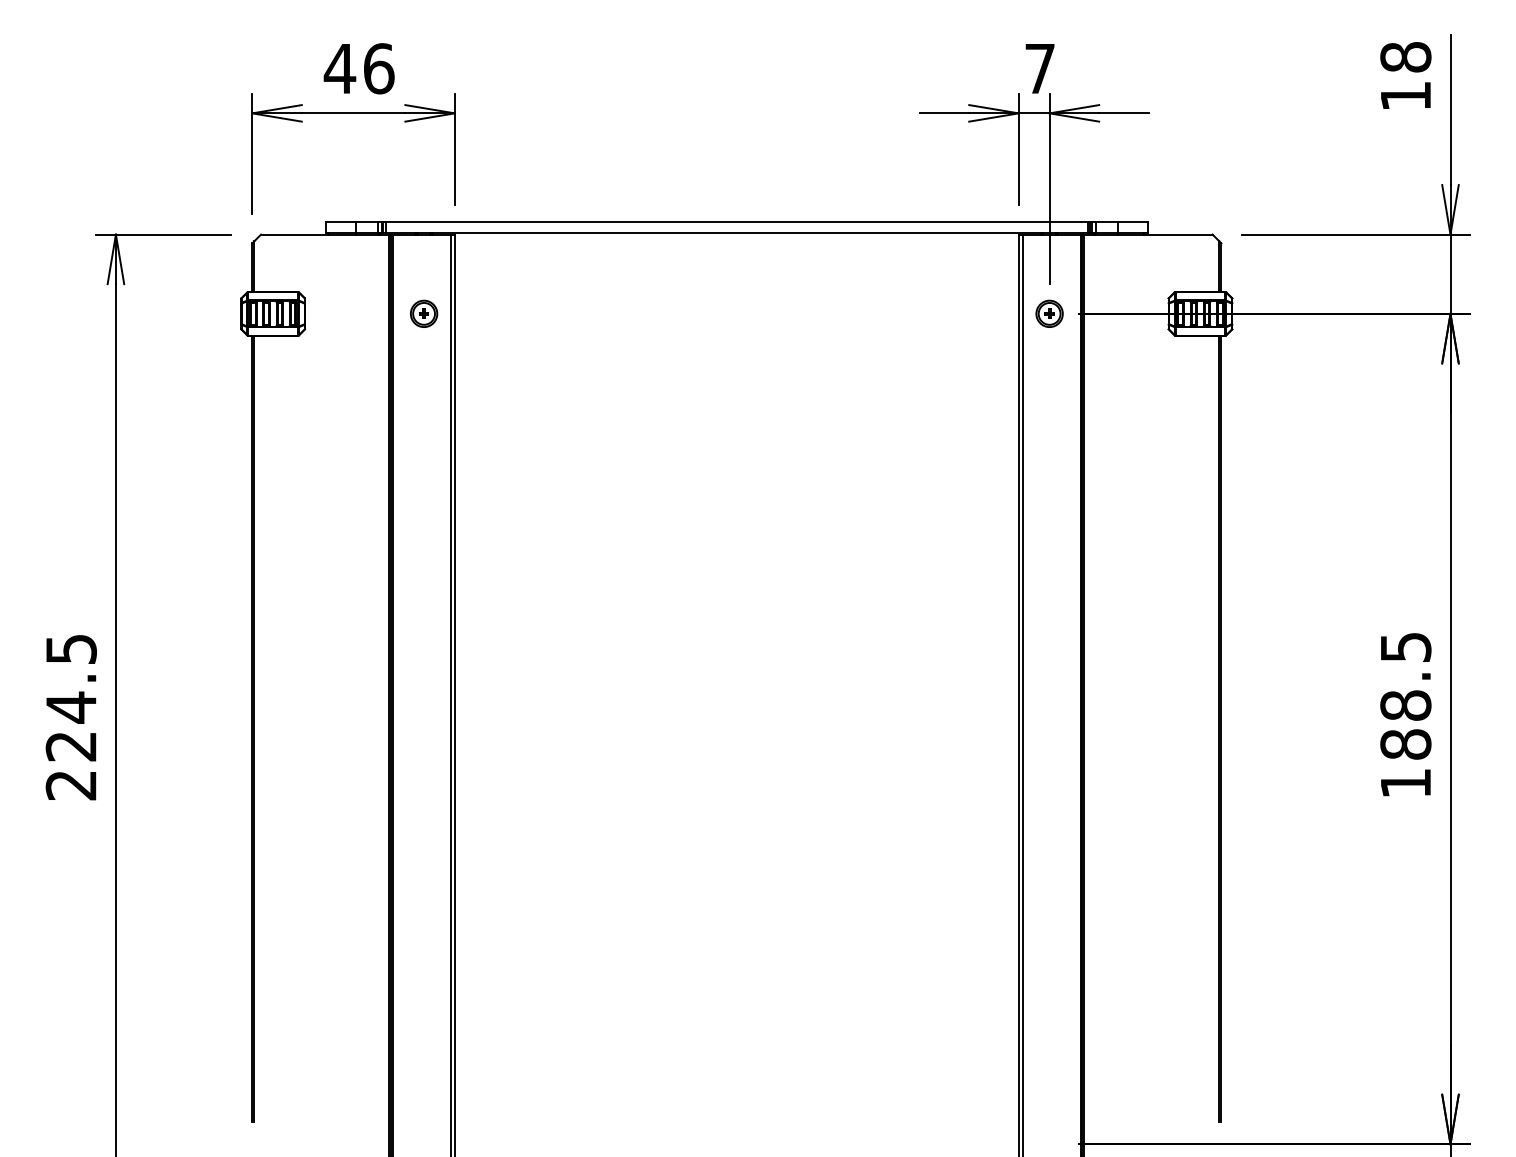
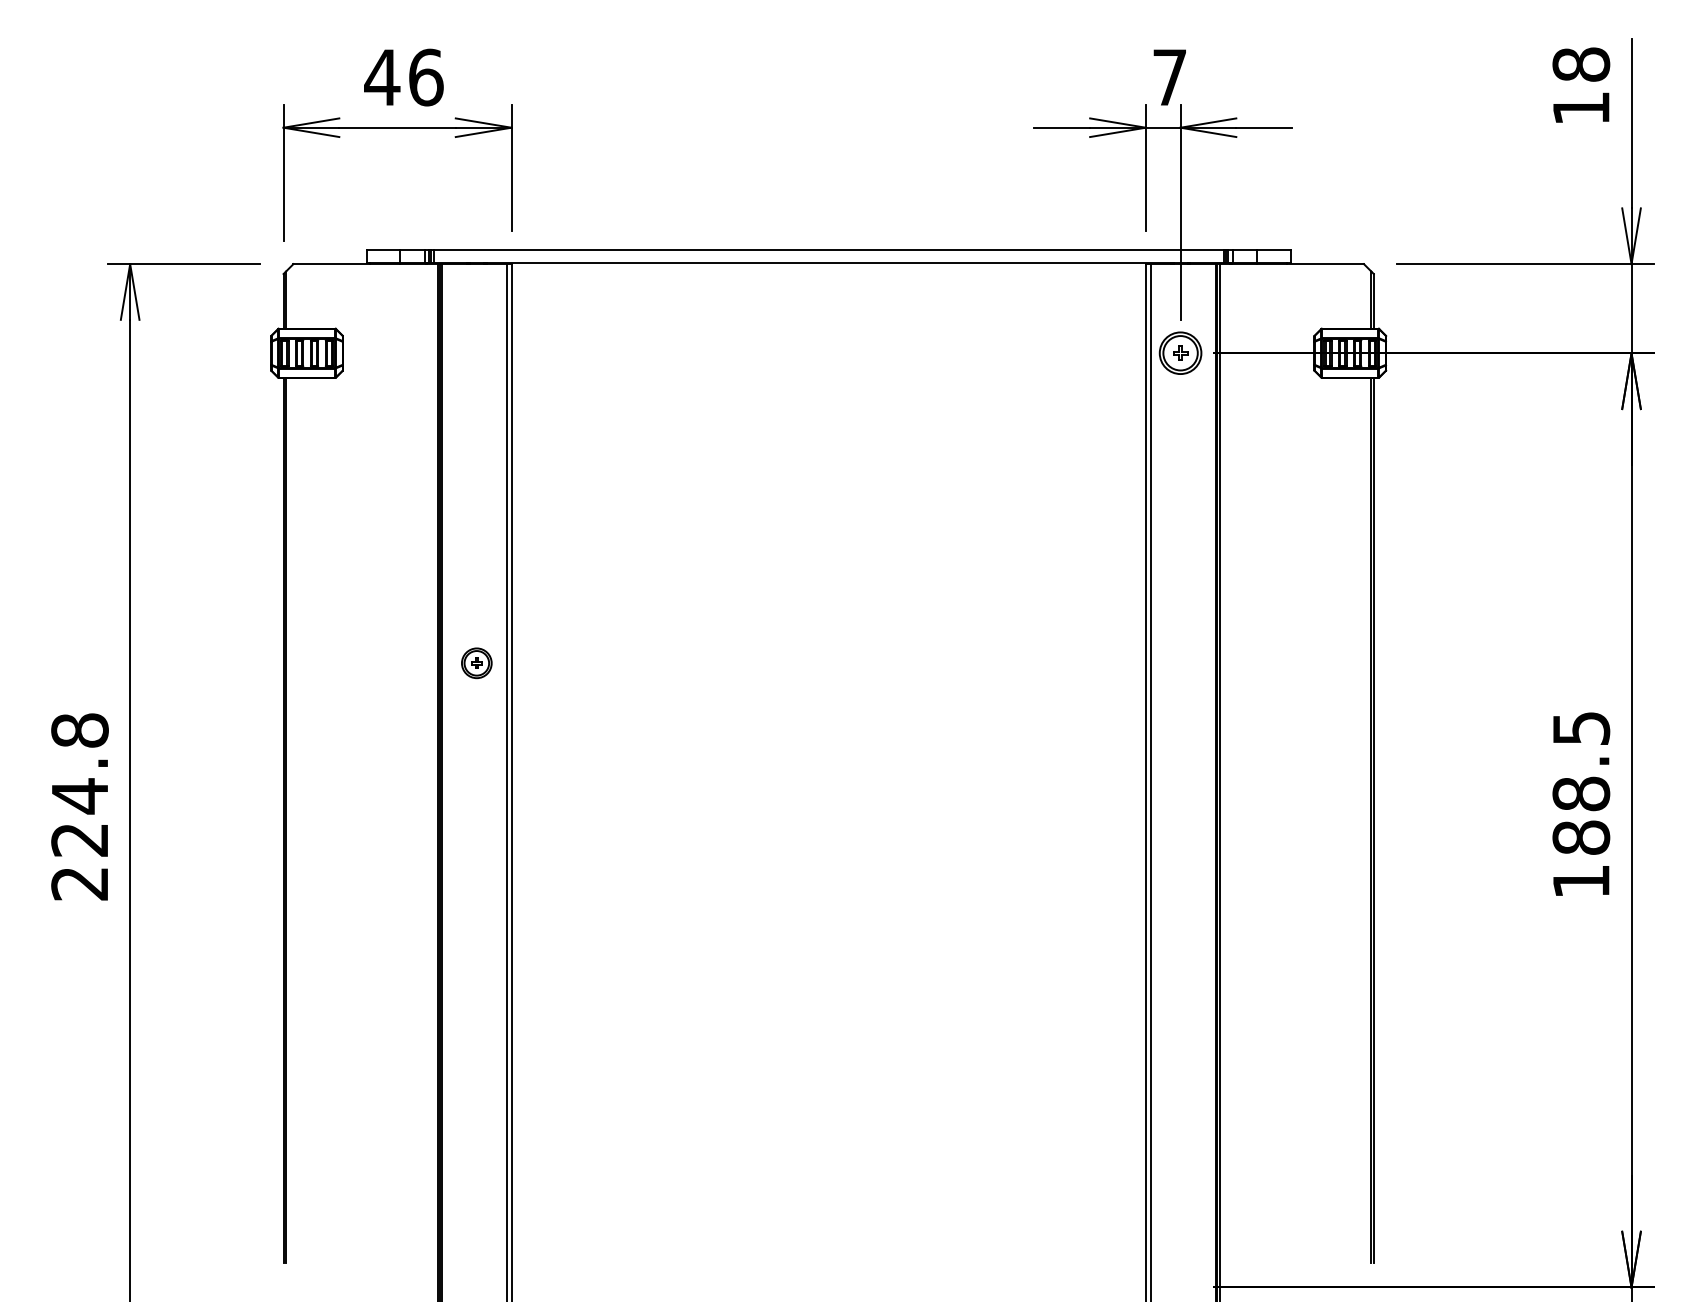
part: (423, 314) -> (476, 663), moved
part: (1049, 314) -> (1180, 353), size x1.4
text: (70, 649) -> (79, 730), 224.5 -> 224.8

